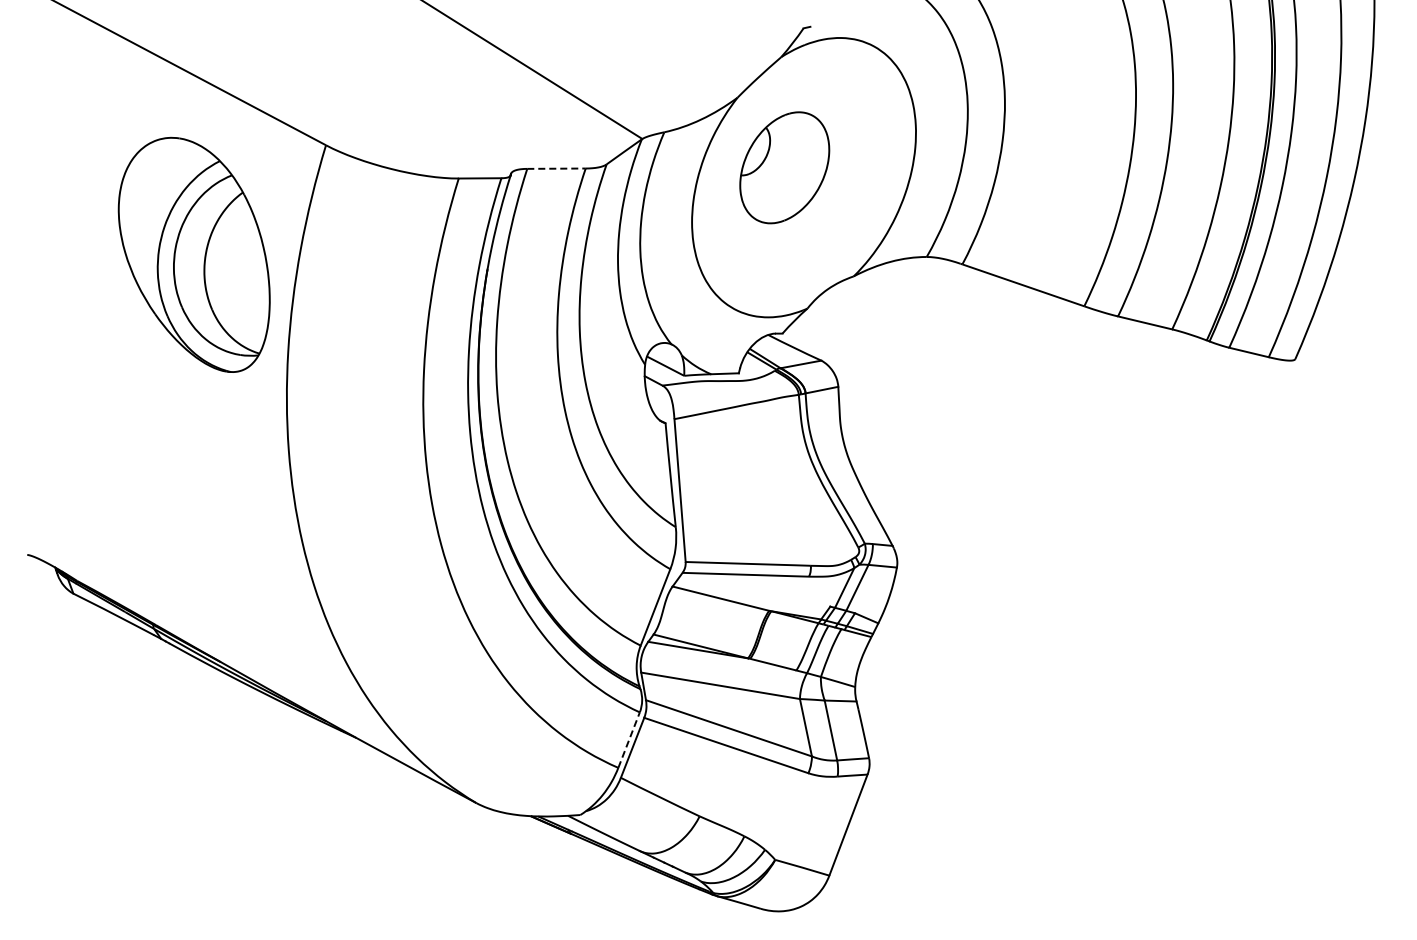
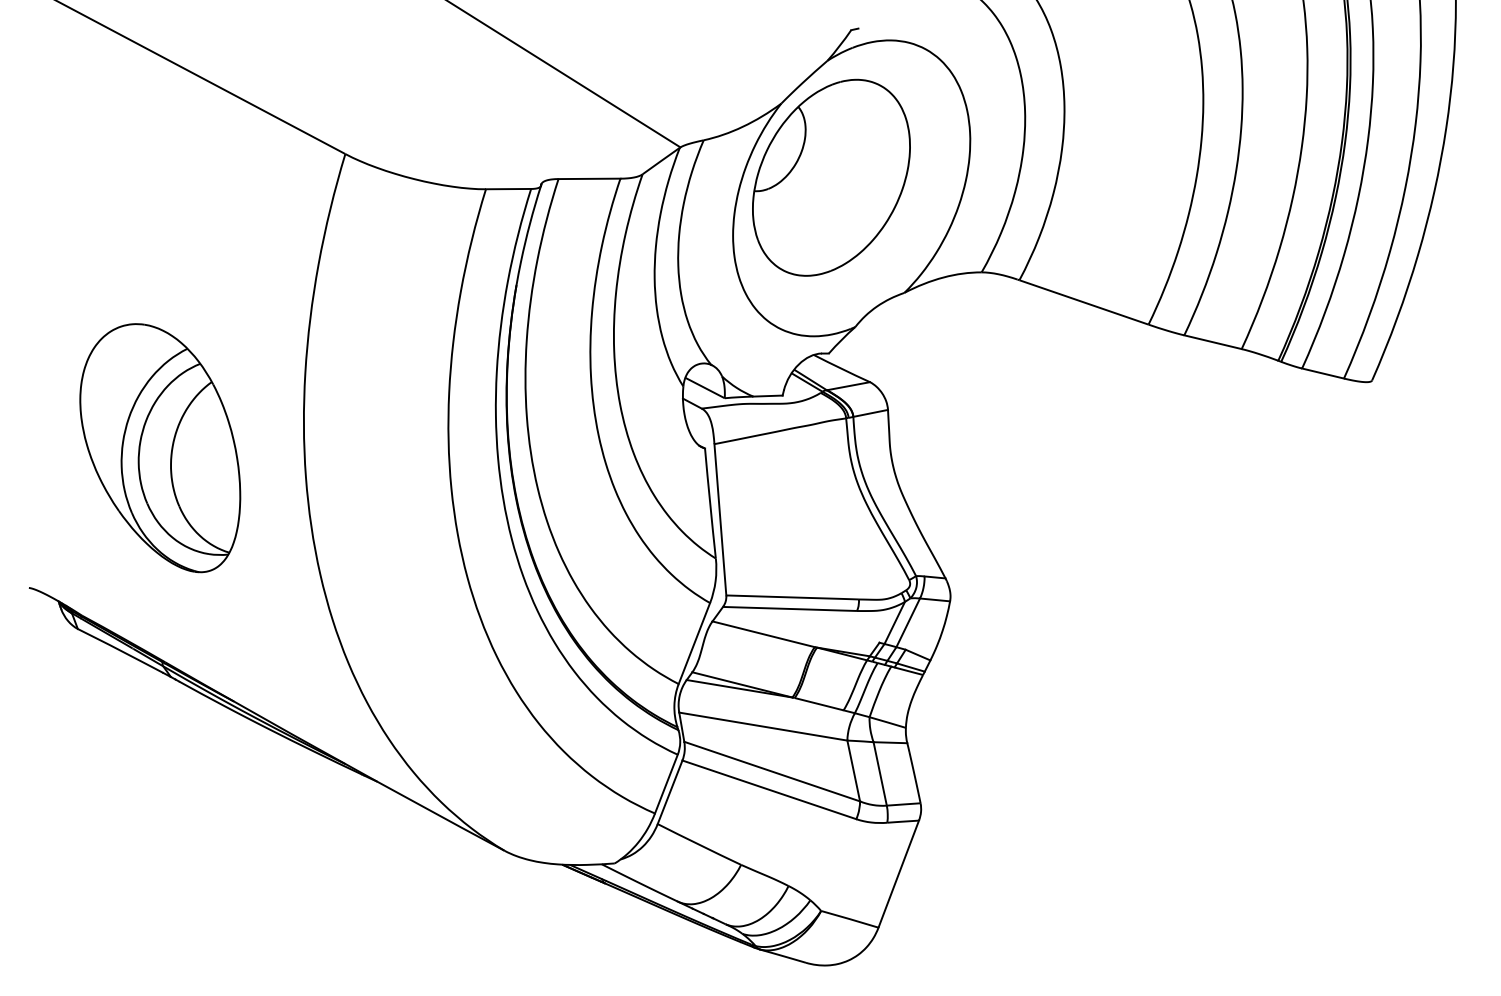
part: (784, 167) -> (830, 177), size x1.67
line: (557, 168) -> (590, 178), dashed -> solid
part: (193, 254) -> (159, 447), moved
line: (629, 740) -> (666, 784), dashed -> solid

